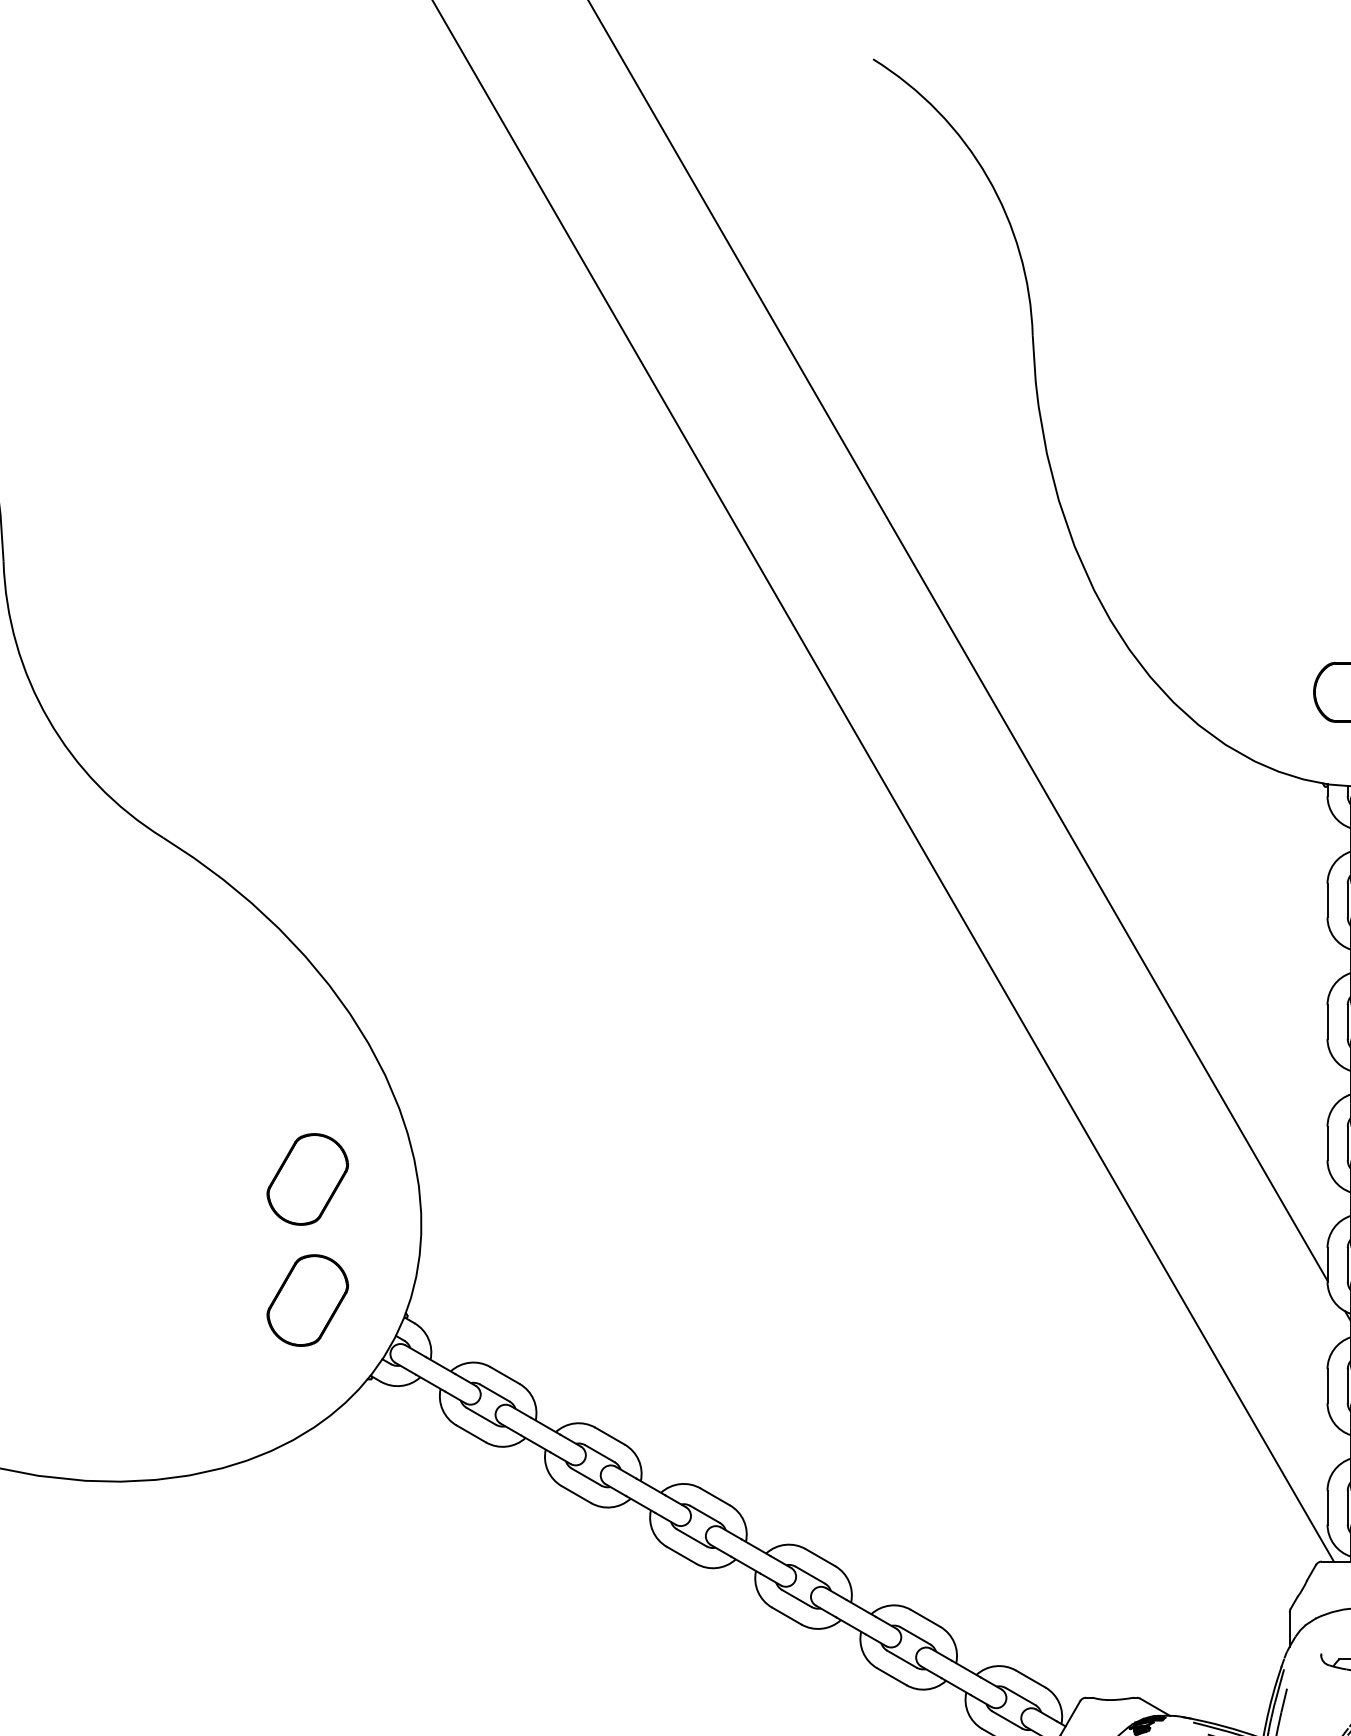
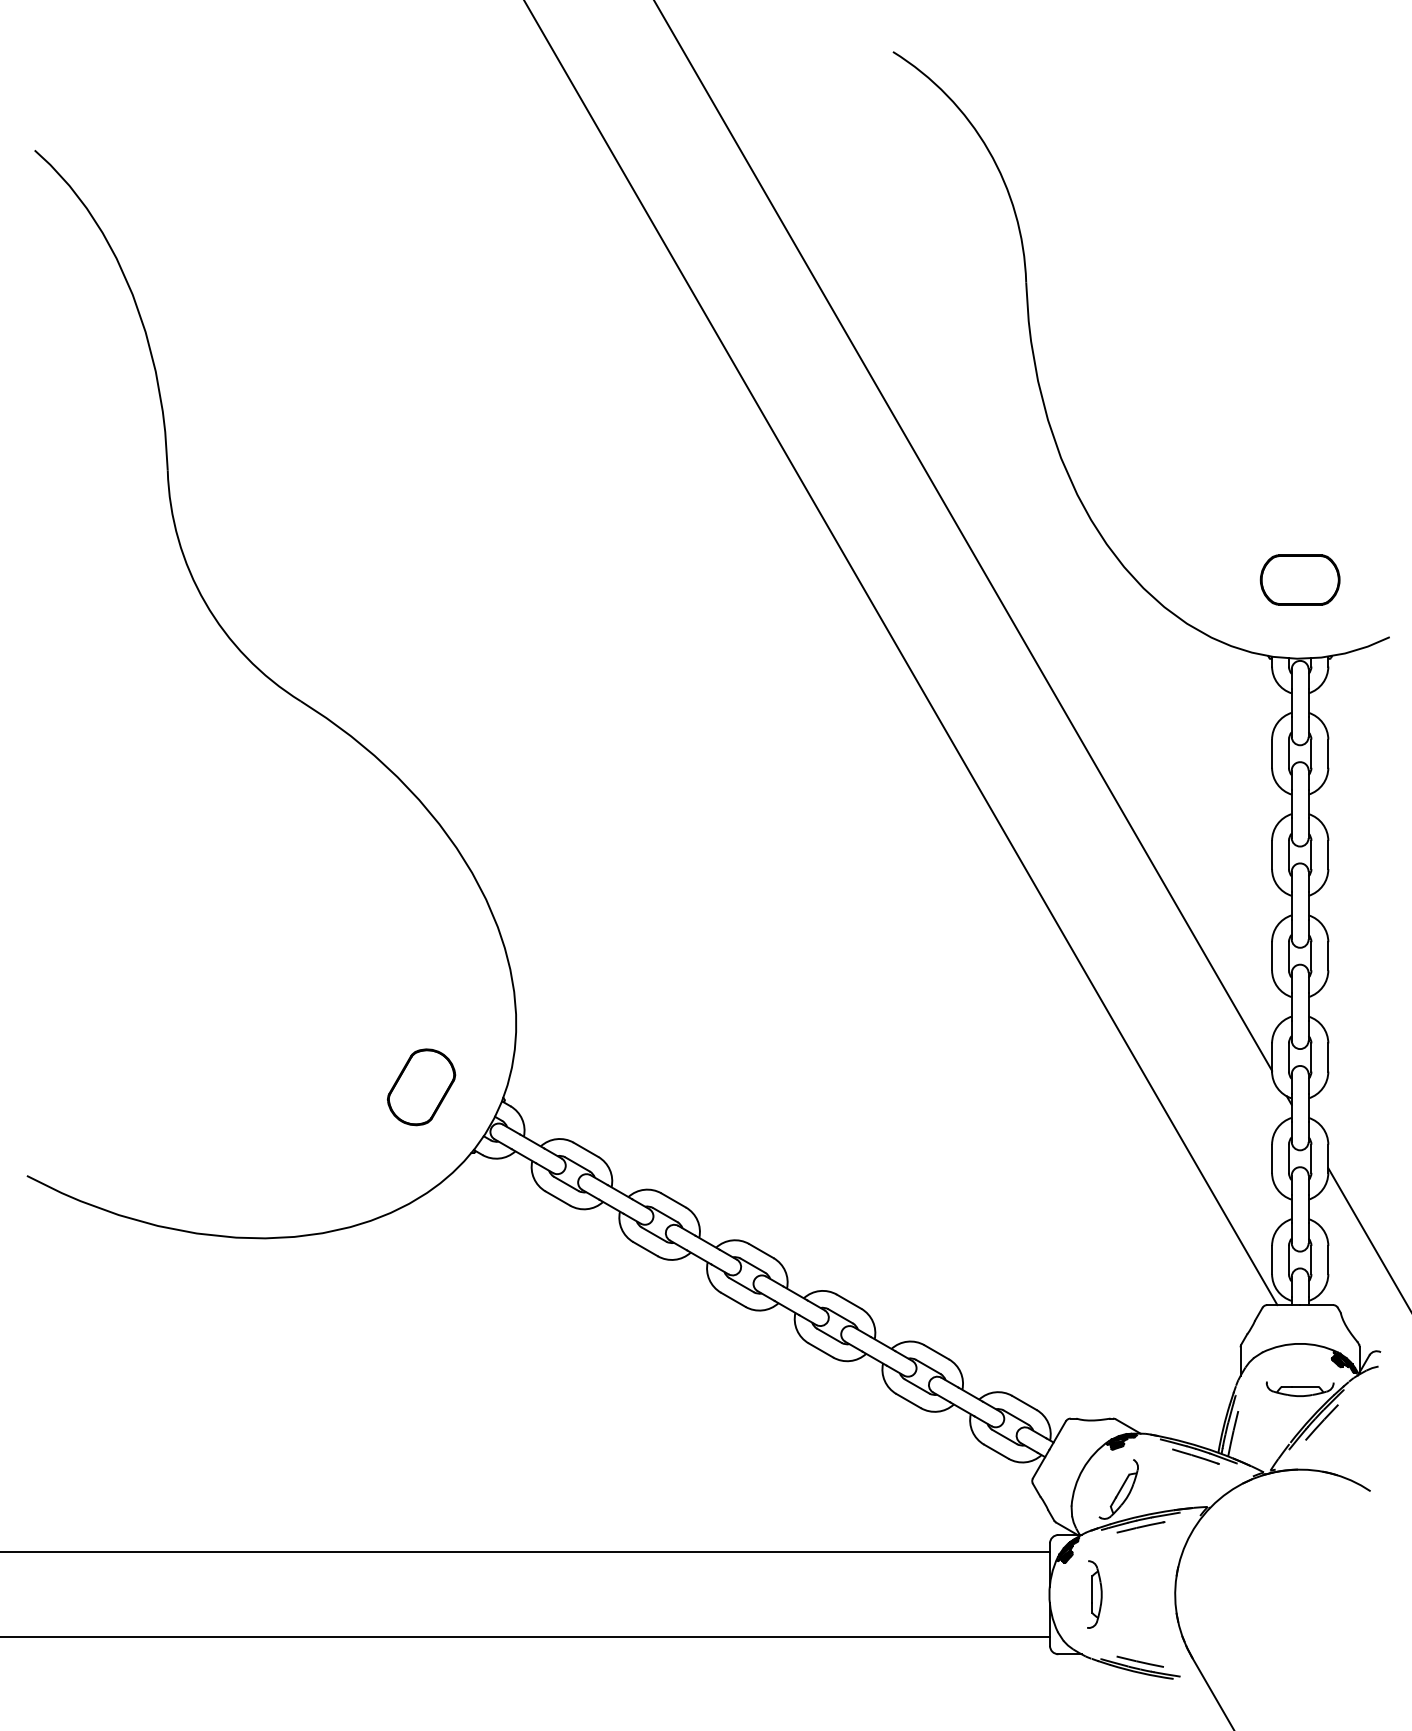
part: (307, 1179) -> (421, 986), removed

